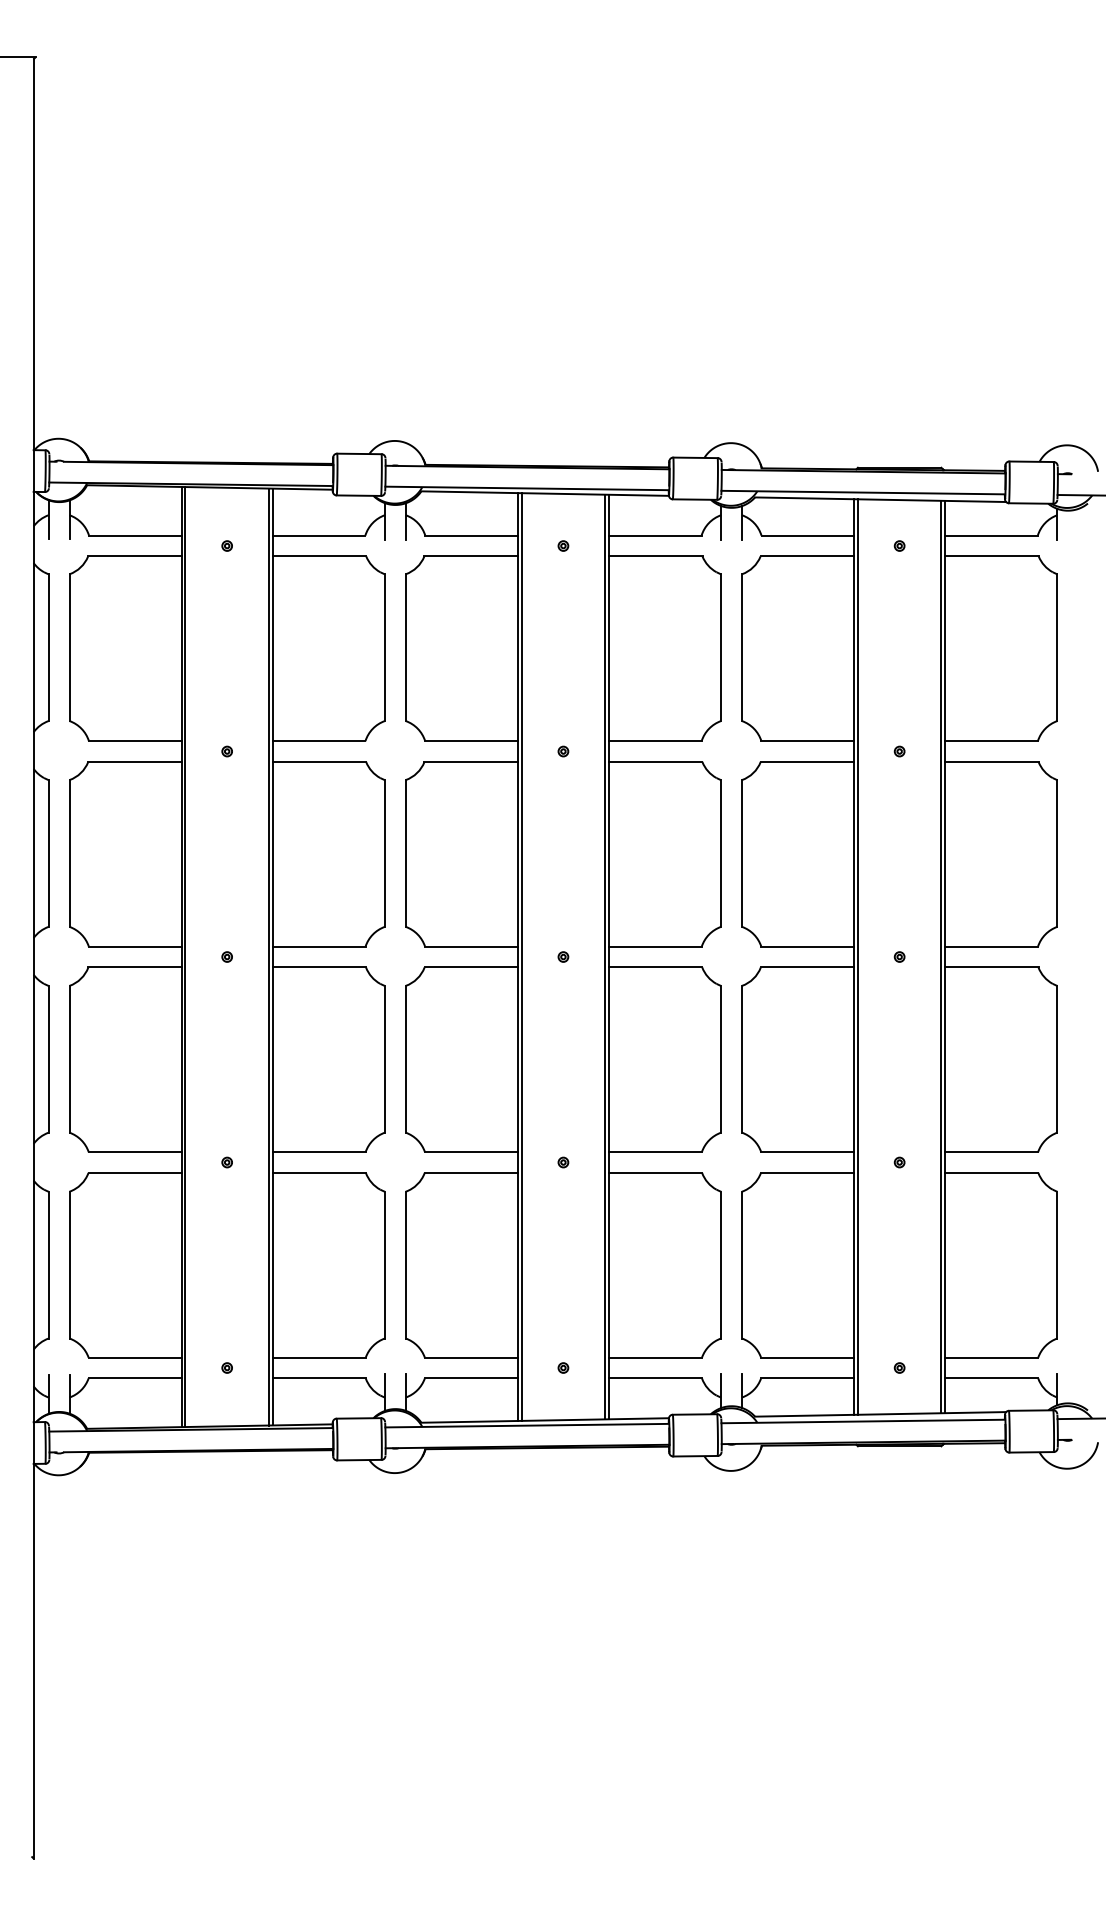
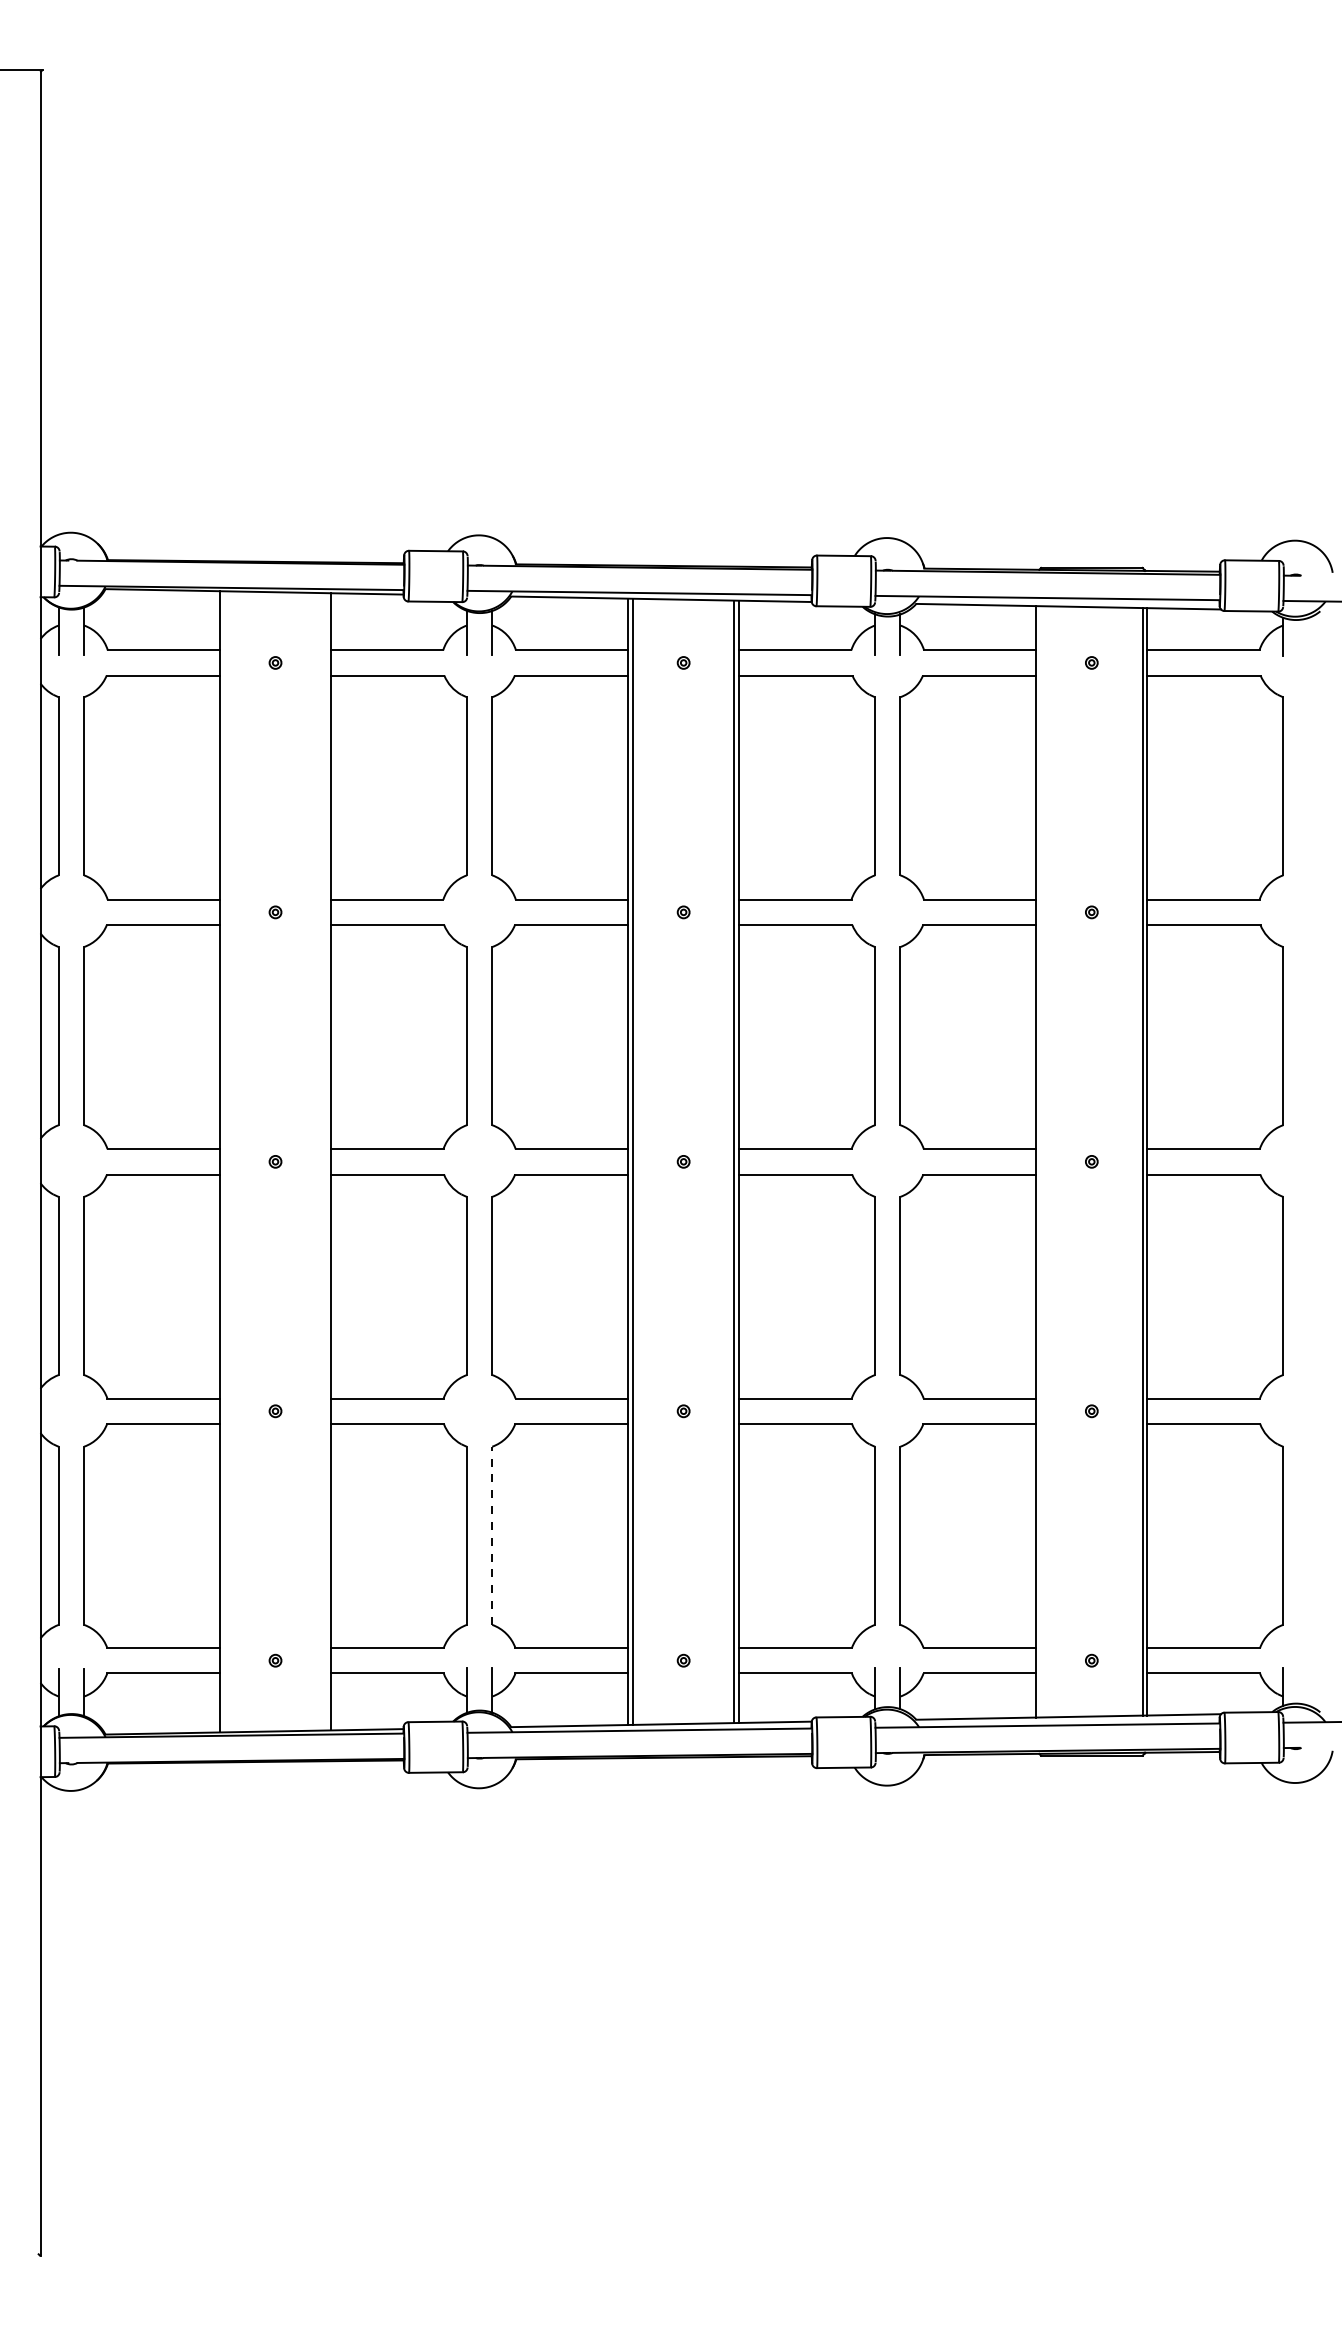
line: (185, 956) -> (224, 1161), removed
line: (269, 956) -> (326, 1161), removed
line: (858, 956) -> (1041, 1161), removed
line: (405, 1264) -> (492, 1535), solid -> dashed

